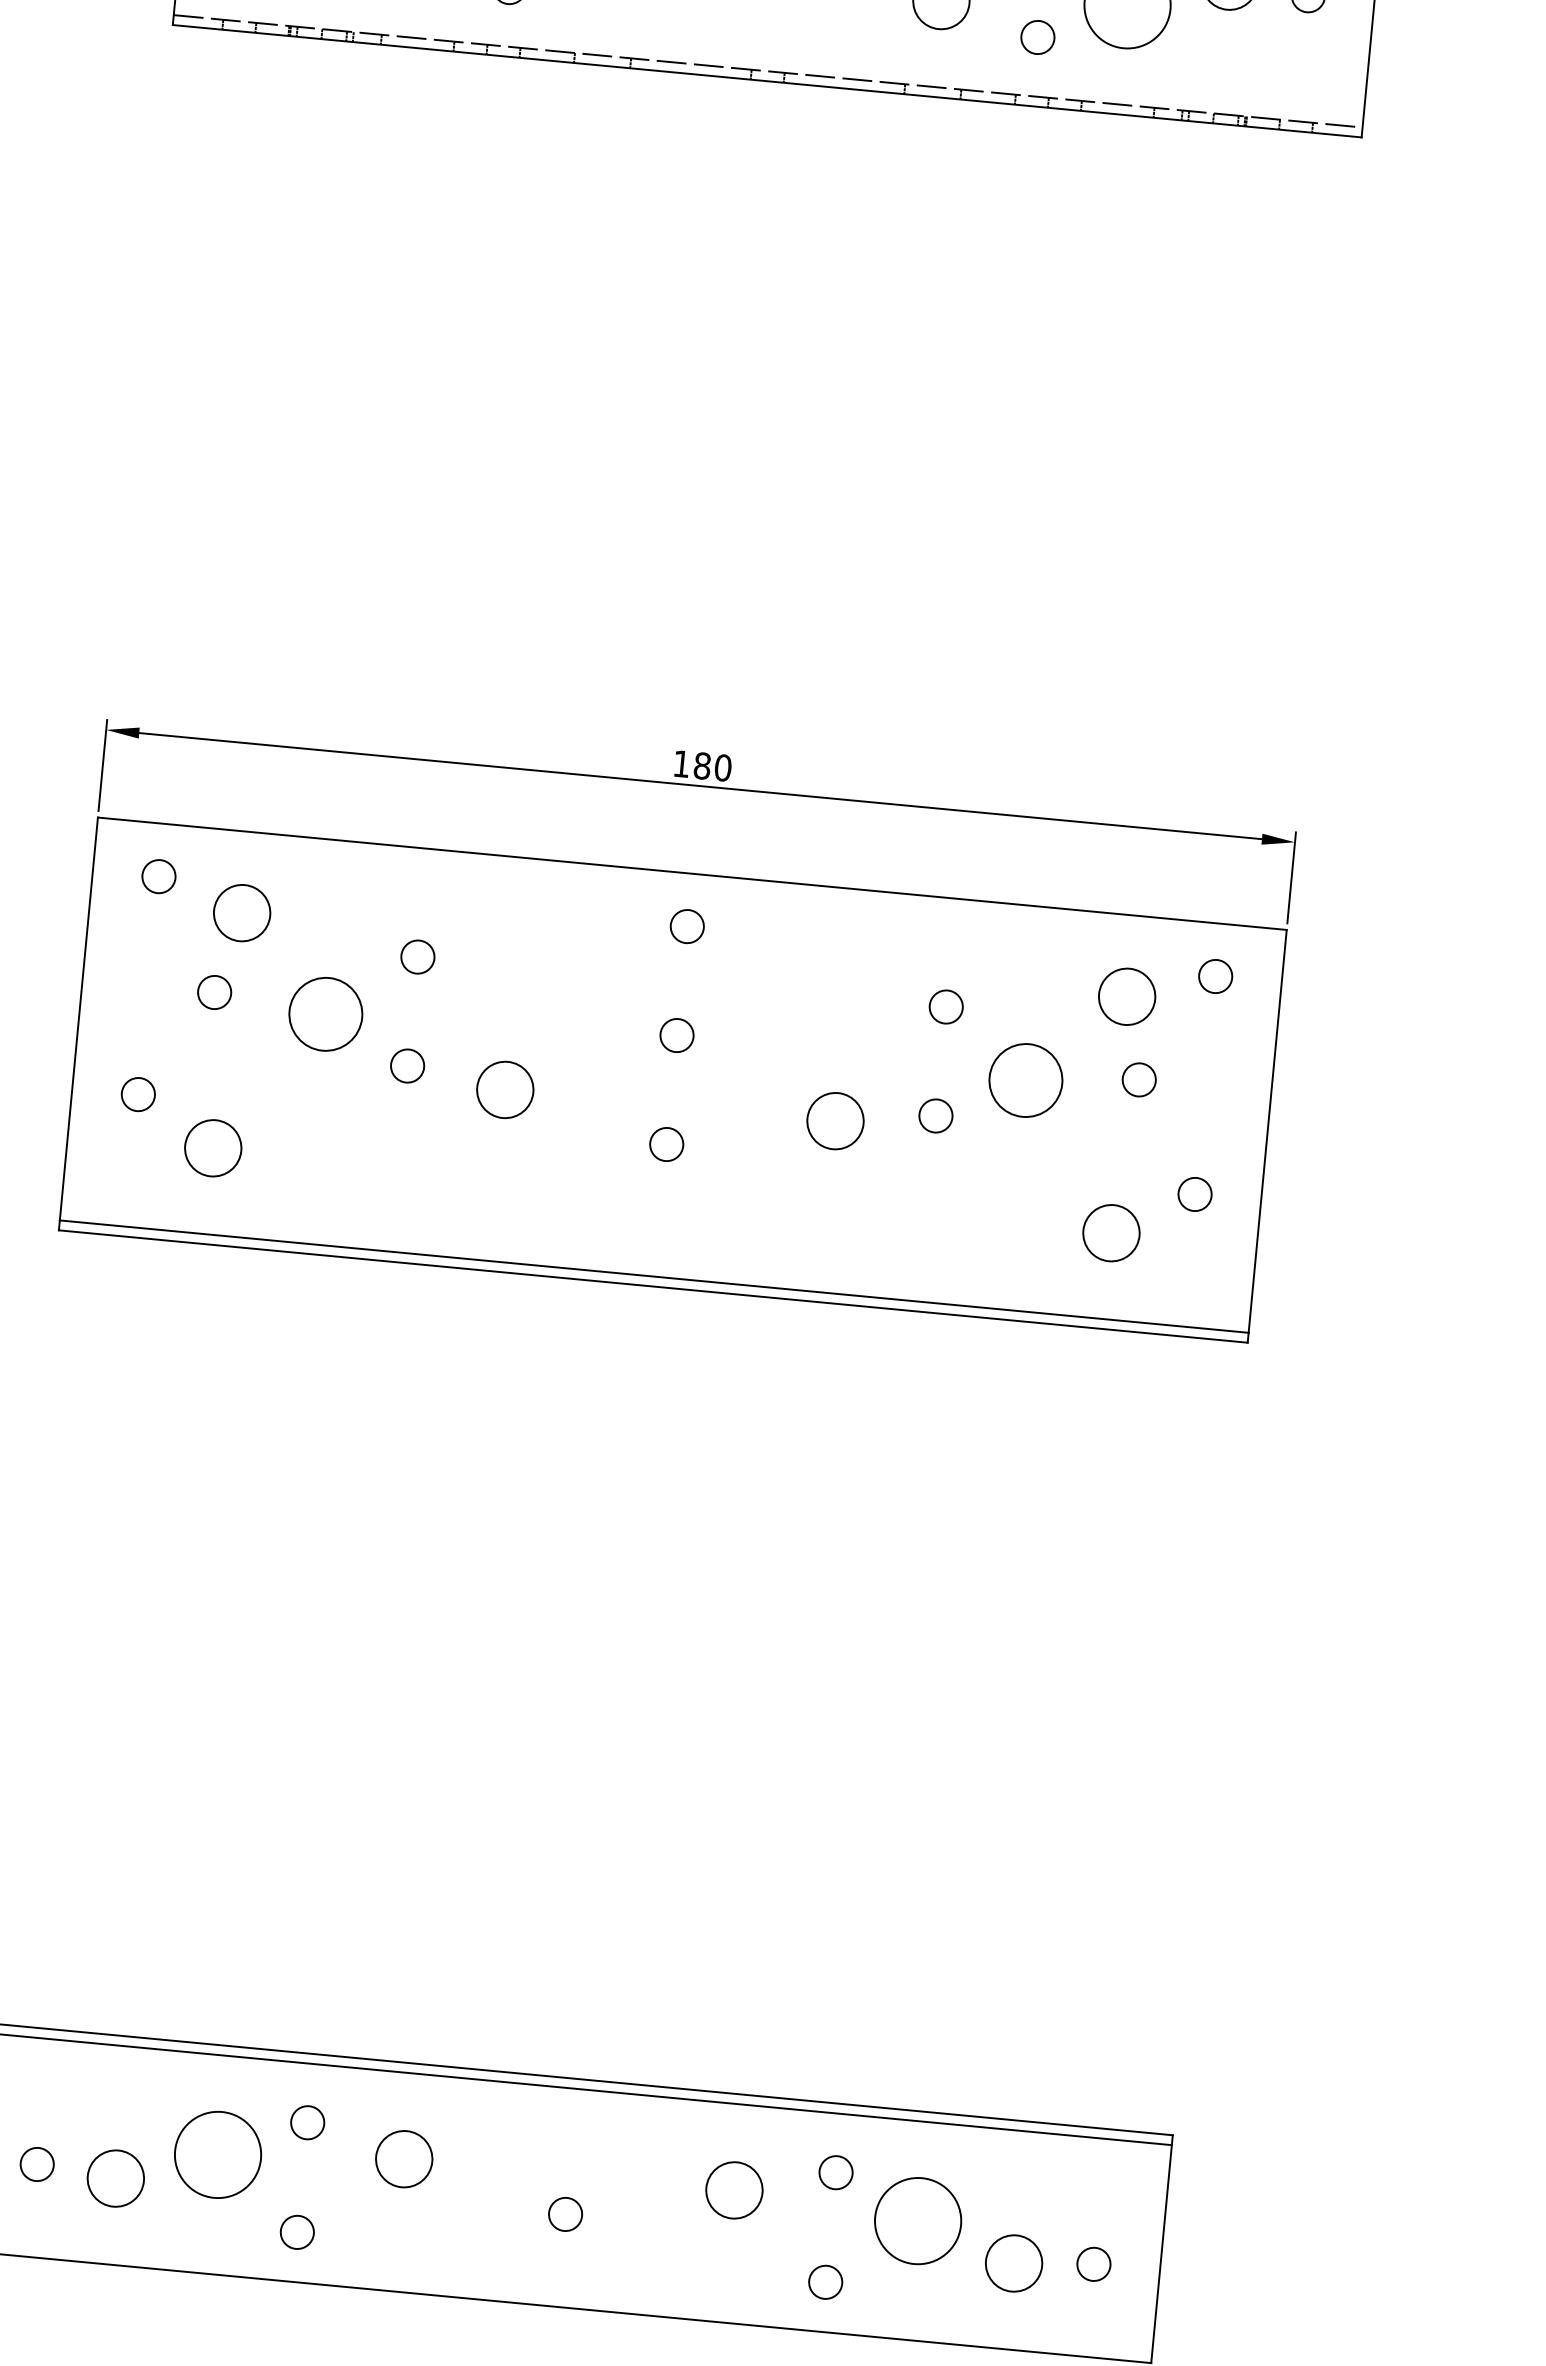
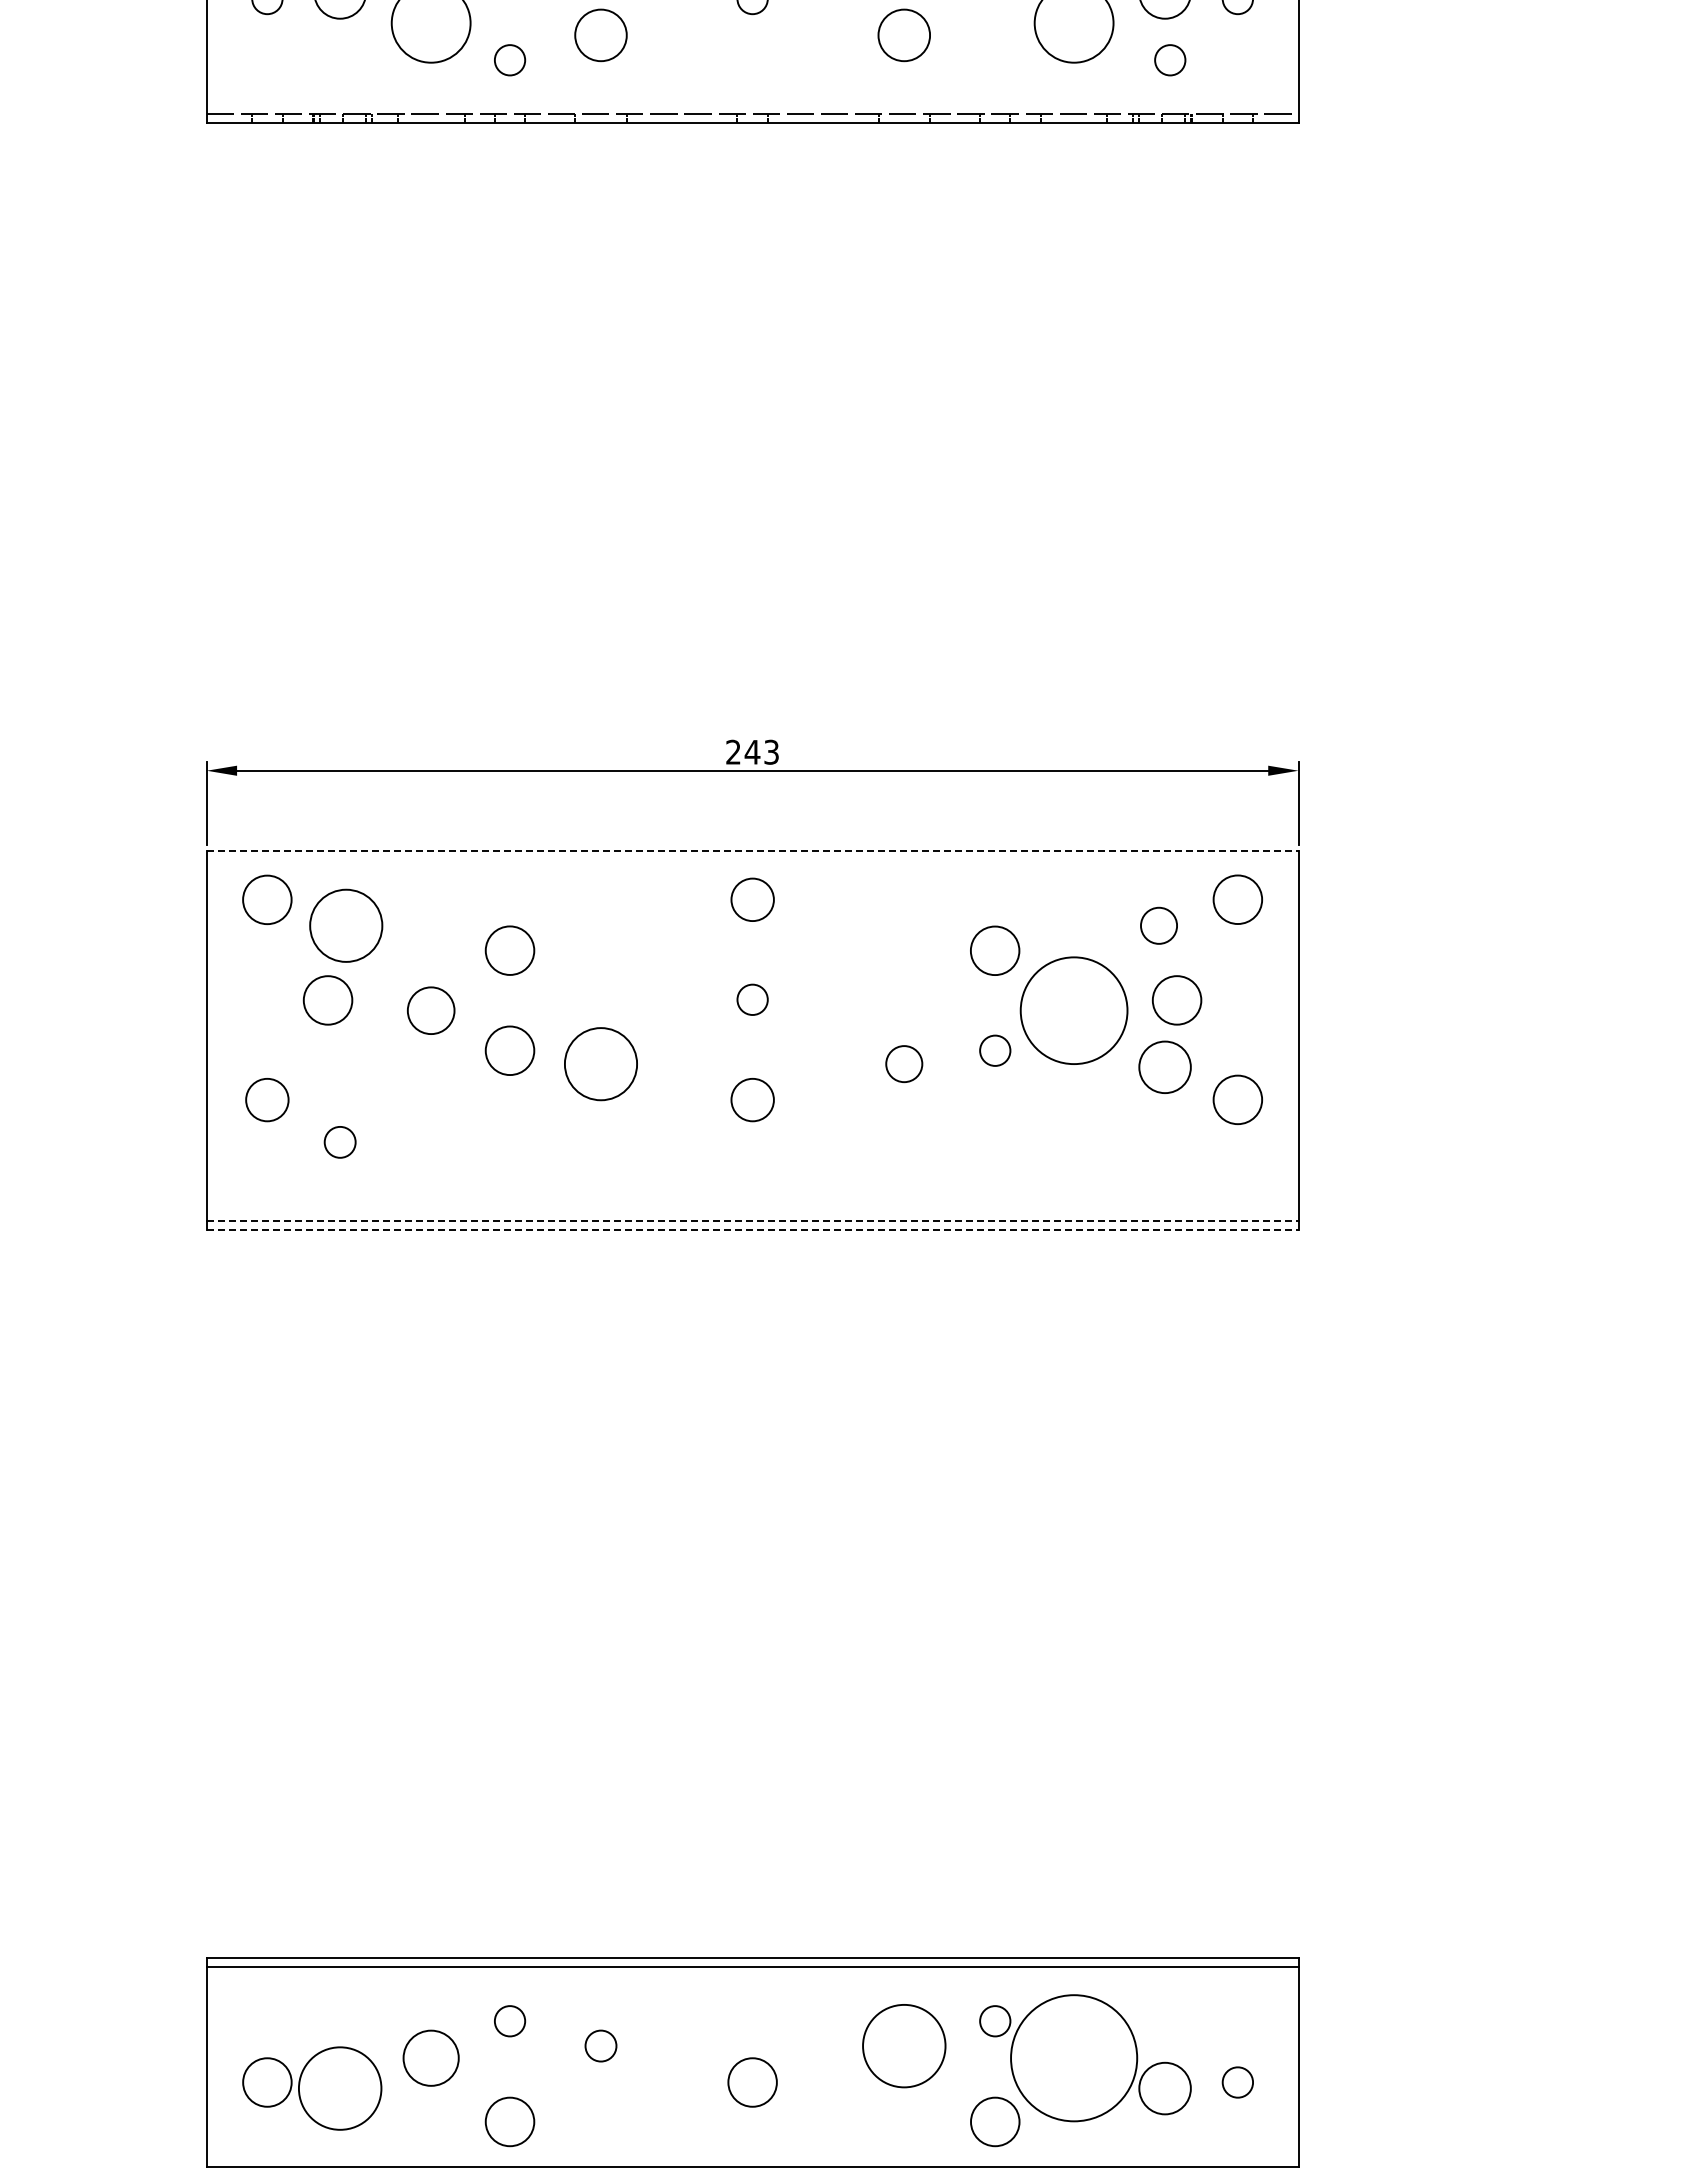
circle: (1038, 37) -> (1170, 60), moved
text: (702, 765) -> (752, 751), 180 -> 243
line: (692, 874) -> (752, 851), solid -> dashed
circle: (159, 876) -> (267, 899), size x1.6
circle: (242, 912) -> (346, 925), size x1.4
circle: (687, 926) -> (752, 899), size x1.4
circle: (417, 956) -> (509, 950), size x1.6
circle: (1215, 976) -> (1237, 899), size x1.6
circle: (214, 992) -> (327, 1000), size x1.6
circle: (1126, 996) -> (1158, 925), size x0.7
circle: (946, 1006) -> (995, 950), size x1.6
circle: (325, 1014) -> (430, 1010), size x0.7
circle: (407, 1065) -> (509, 1050), size x1.6
circle: (1025, 1080) -> (1073, 1010), size x1.6
circle: (1139, 1080) -> (1177, 1000), size x1.6
circle: (504, 1089) -> (600, 1063), size x1.4
circle: (138, 1094) -> (267, 1099), size x1.4
circle: (835, 1120) -> (904, 1063), size x0.7
circle: (666, 1144) -> (752, 1099), size x1.4
circle: (212, 1148) -> (339, 1142), size x0.6
circle: (1194, 1193) -> (1237, 1099), size x1.6
circle: (1110, 1232) -> (1164, 1066), moved
line: (654, 1276) -> (752, 1221), solid -> dashed
line: (653, 1286) -> (752, 1230), solid -> dashed
circle: (217, 2154) -> (430, 2057), size x0.7
circle: (403, 2158) -> (600, 2045), size x0.6
circle: (37, 2164) -> (267, 2082), size x1.6
circle: (115, 2178) -> (339, 2088), size x1.6
circle: (734, 2189) -> (904, 2045), size x1.6
circle: (565, 2214) -> (752, 2082), size x1.6
circle: (917, 2220) -> (1073, 2057), size x1.6
circle: (296, 2231) -> (509, 2121), size x1.6
circle: (826, 2281) -> (995, 2121), size x1.6

